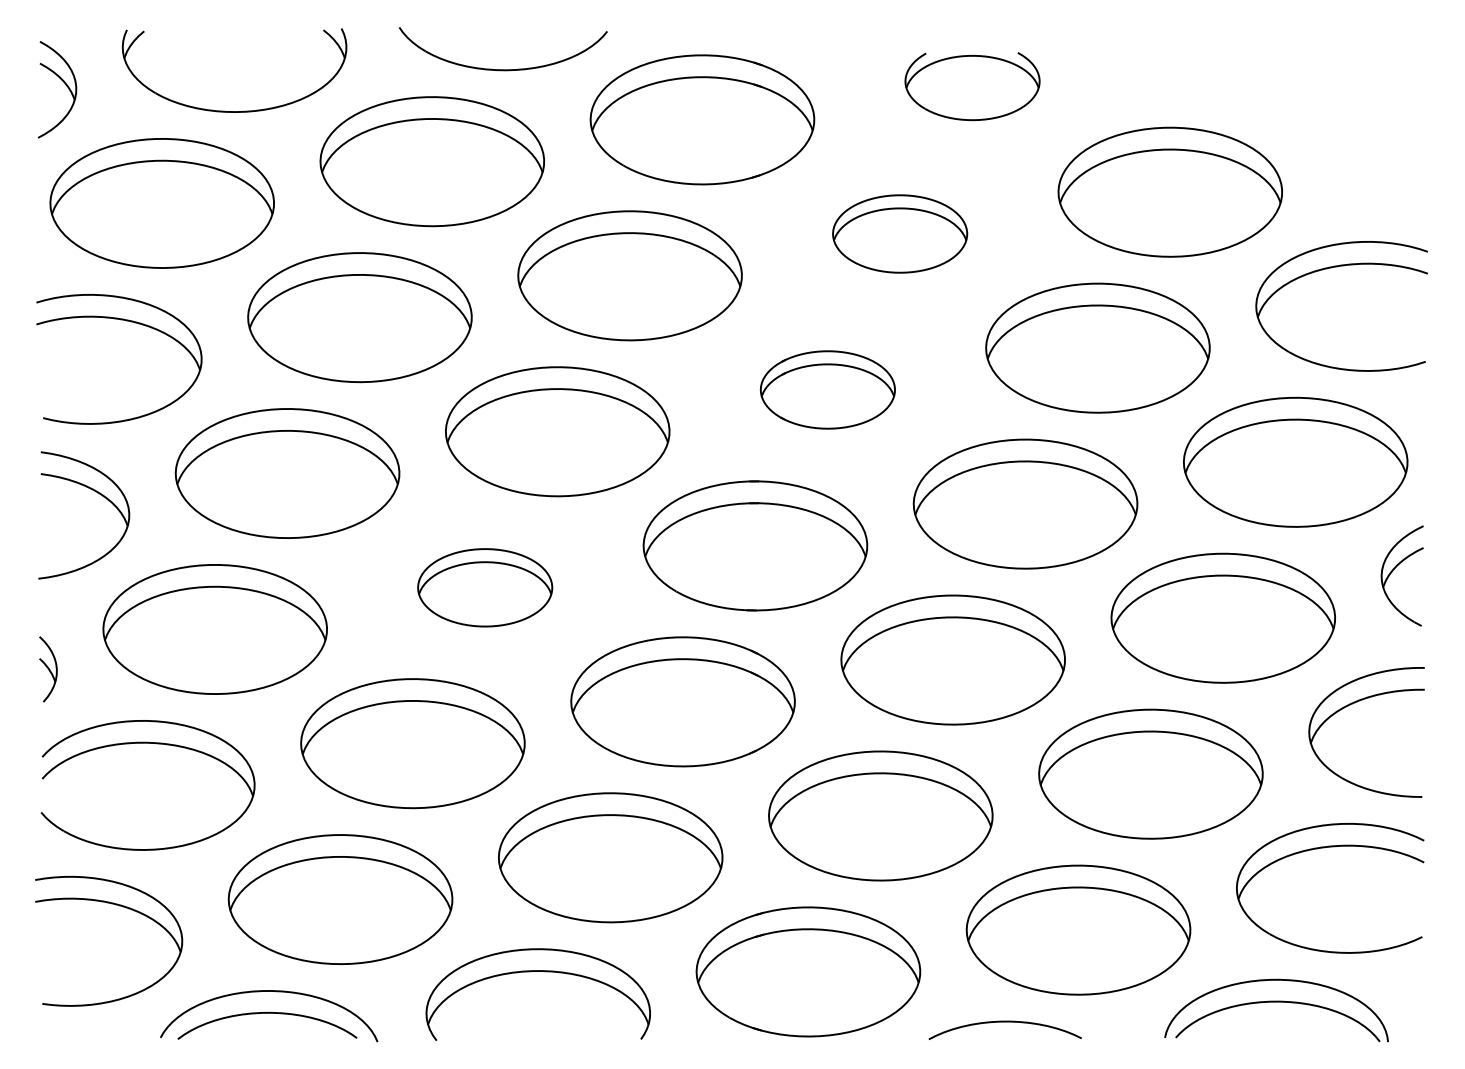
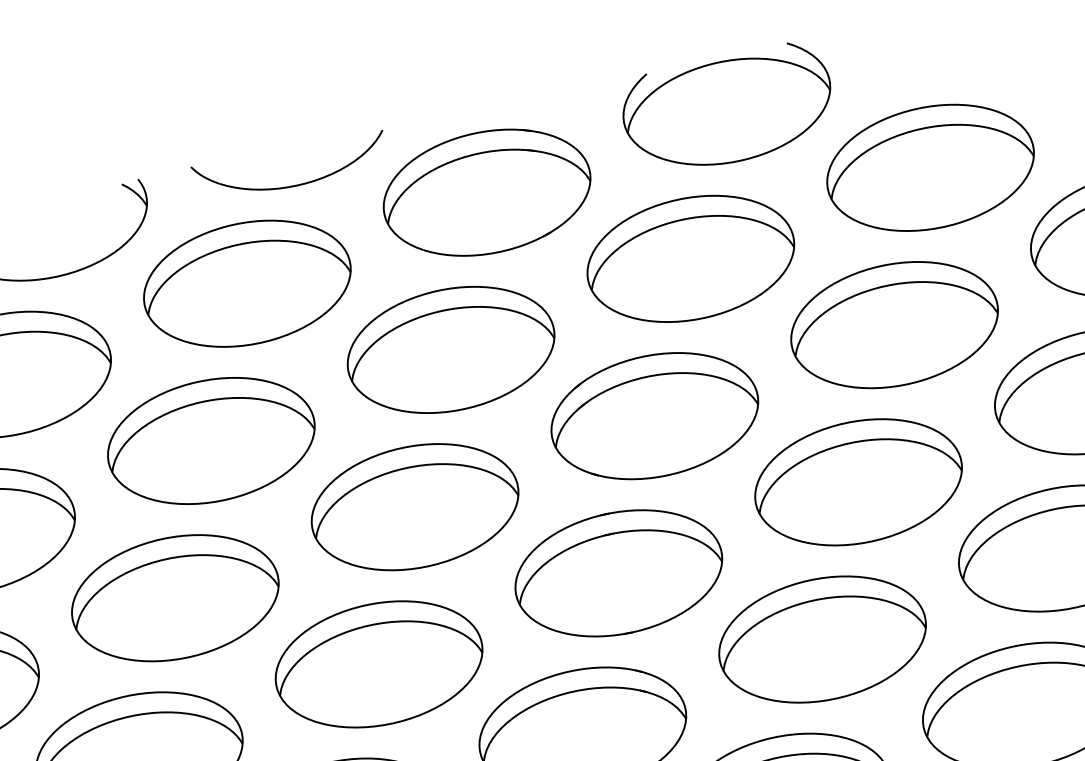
part: (972, 86) -> (728, 109), size x1.67
part: (899, 233) -> (690, 258), size x1.67
part: (827, 389) -> (654, 415), size x1.67
part: (484, 587) -> (378, 664), size x1.67

